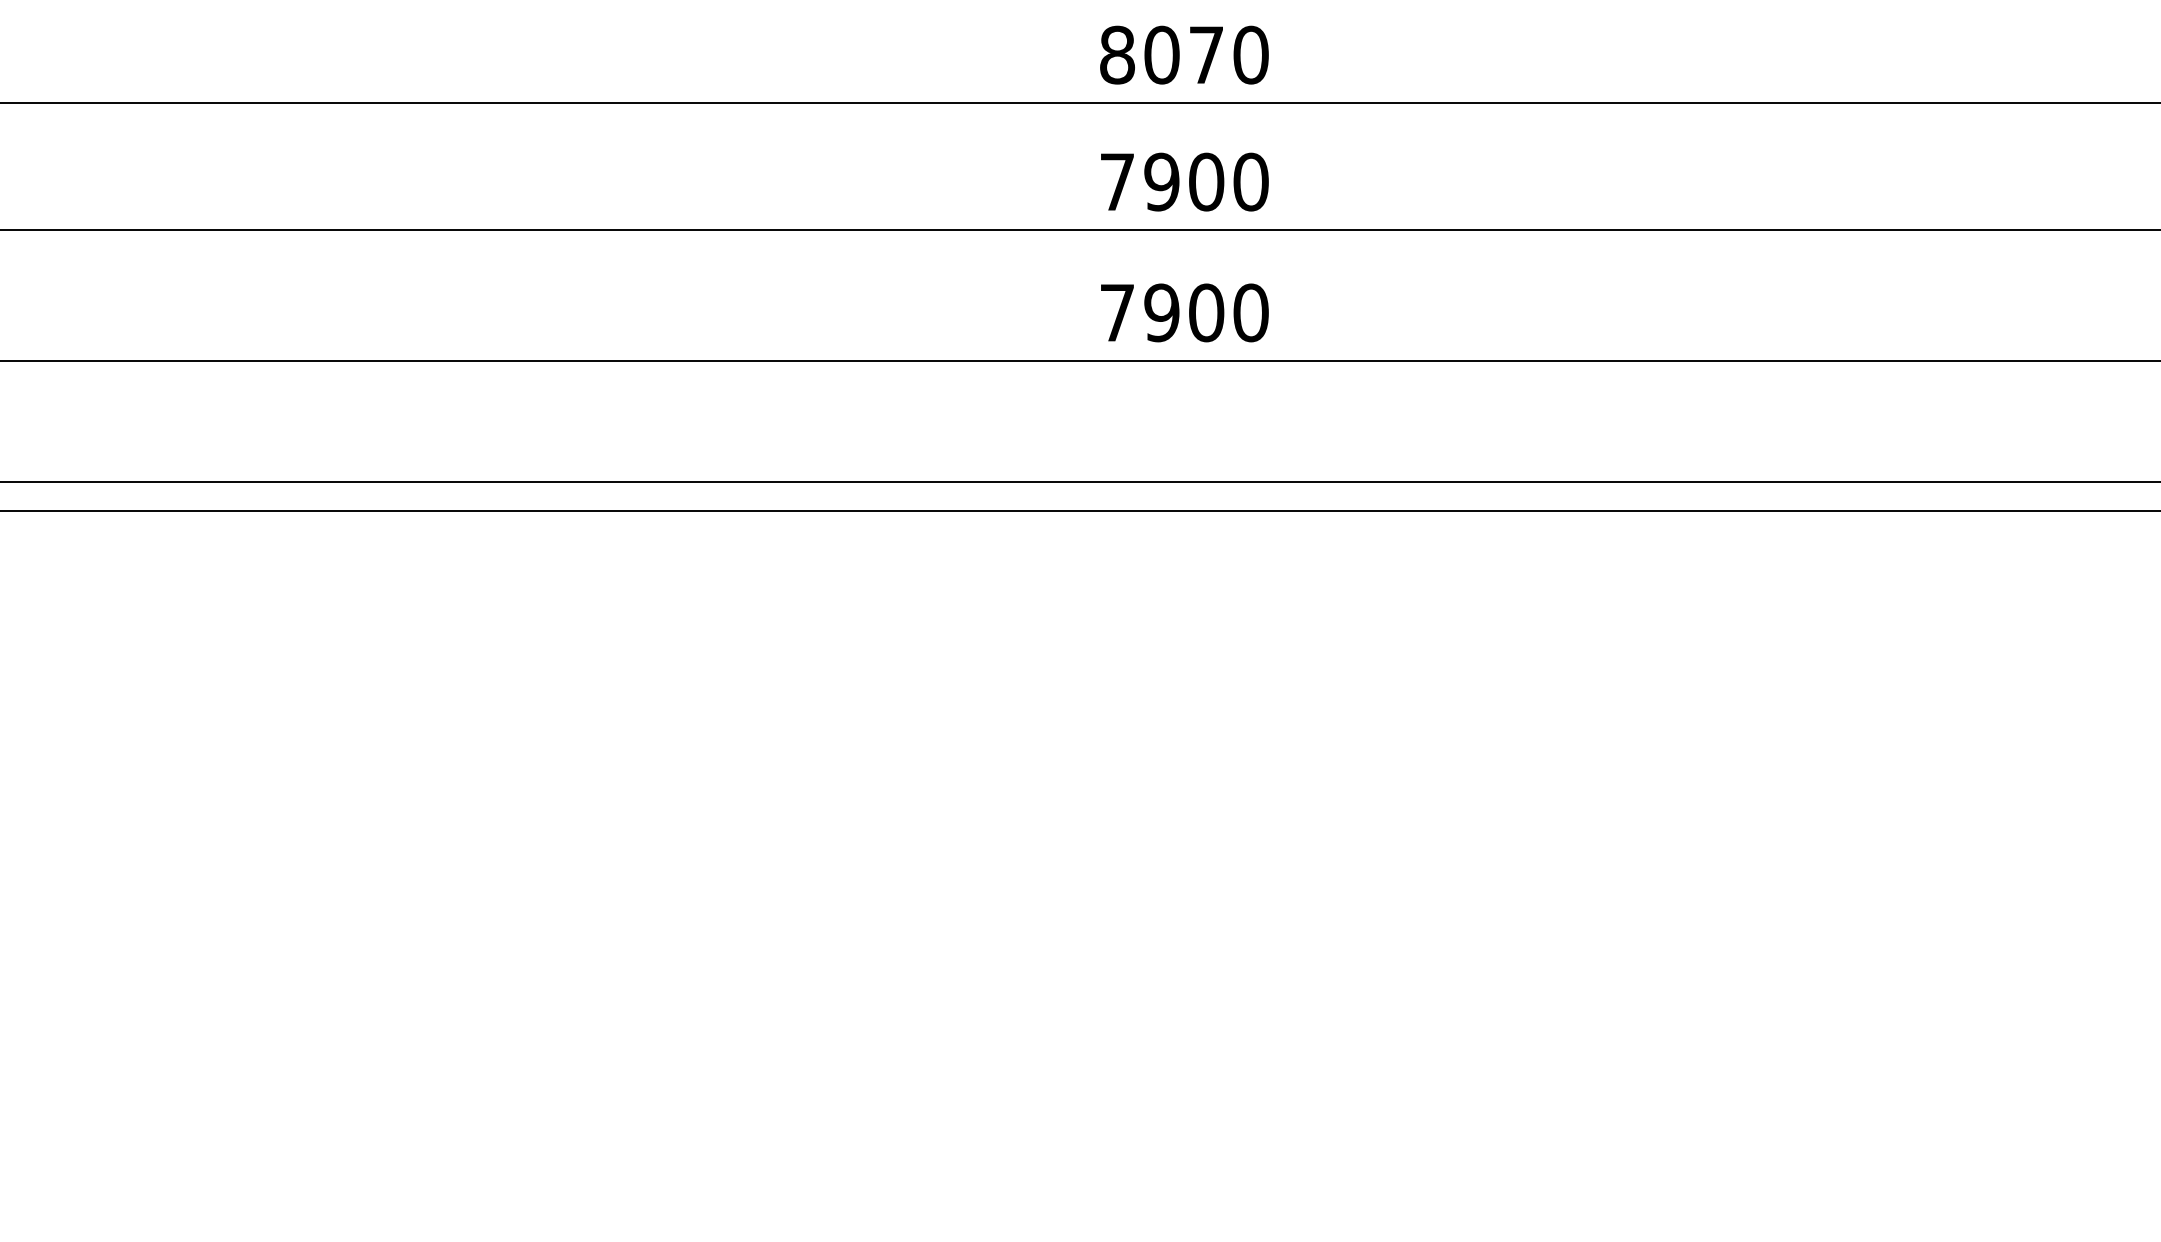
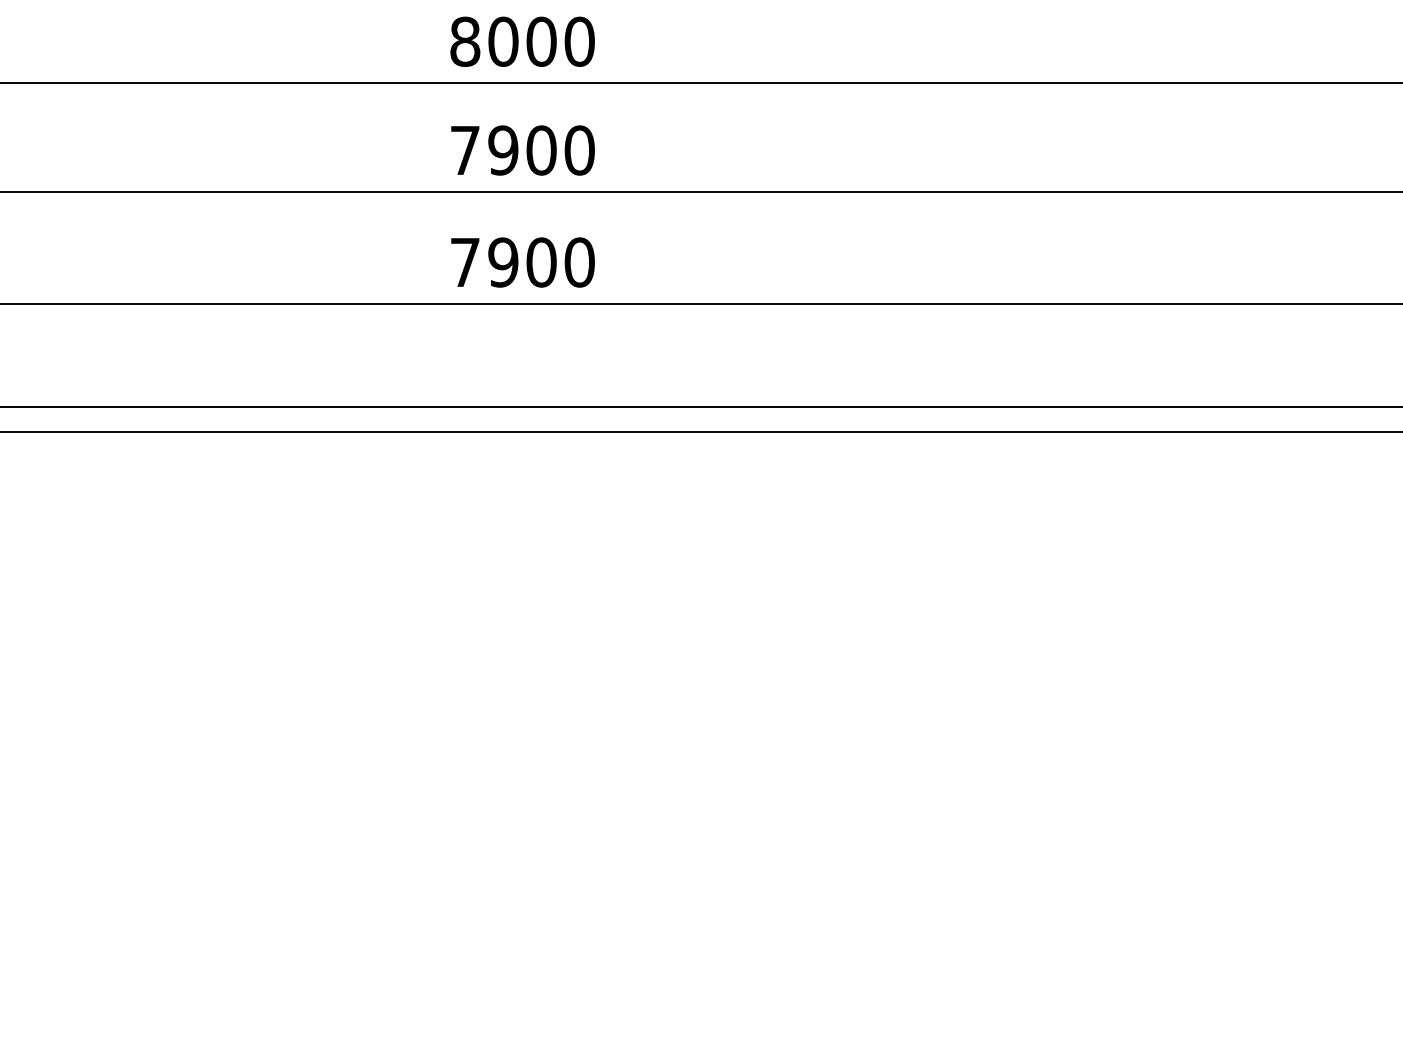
text: (1206, 54) -> (541, 41), 8070 -> 8000

